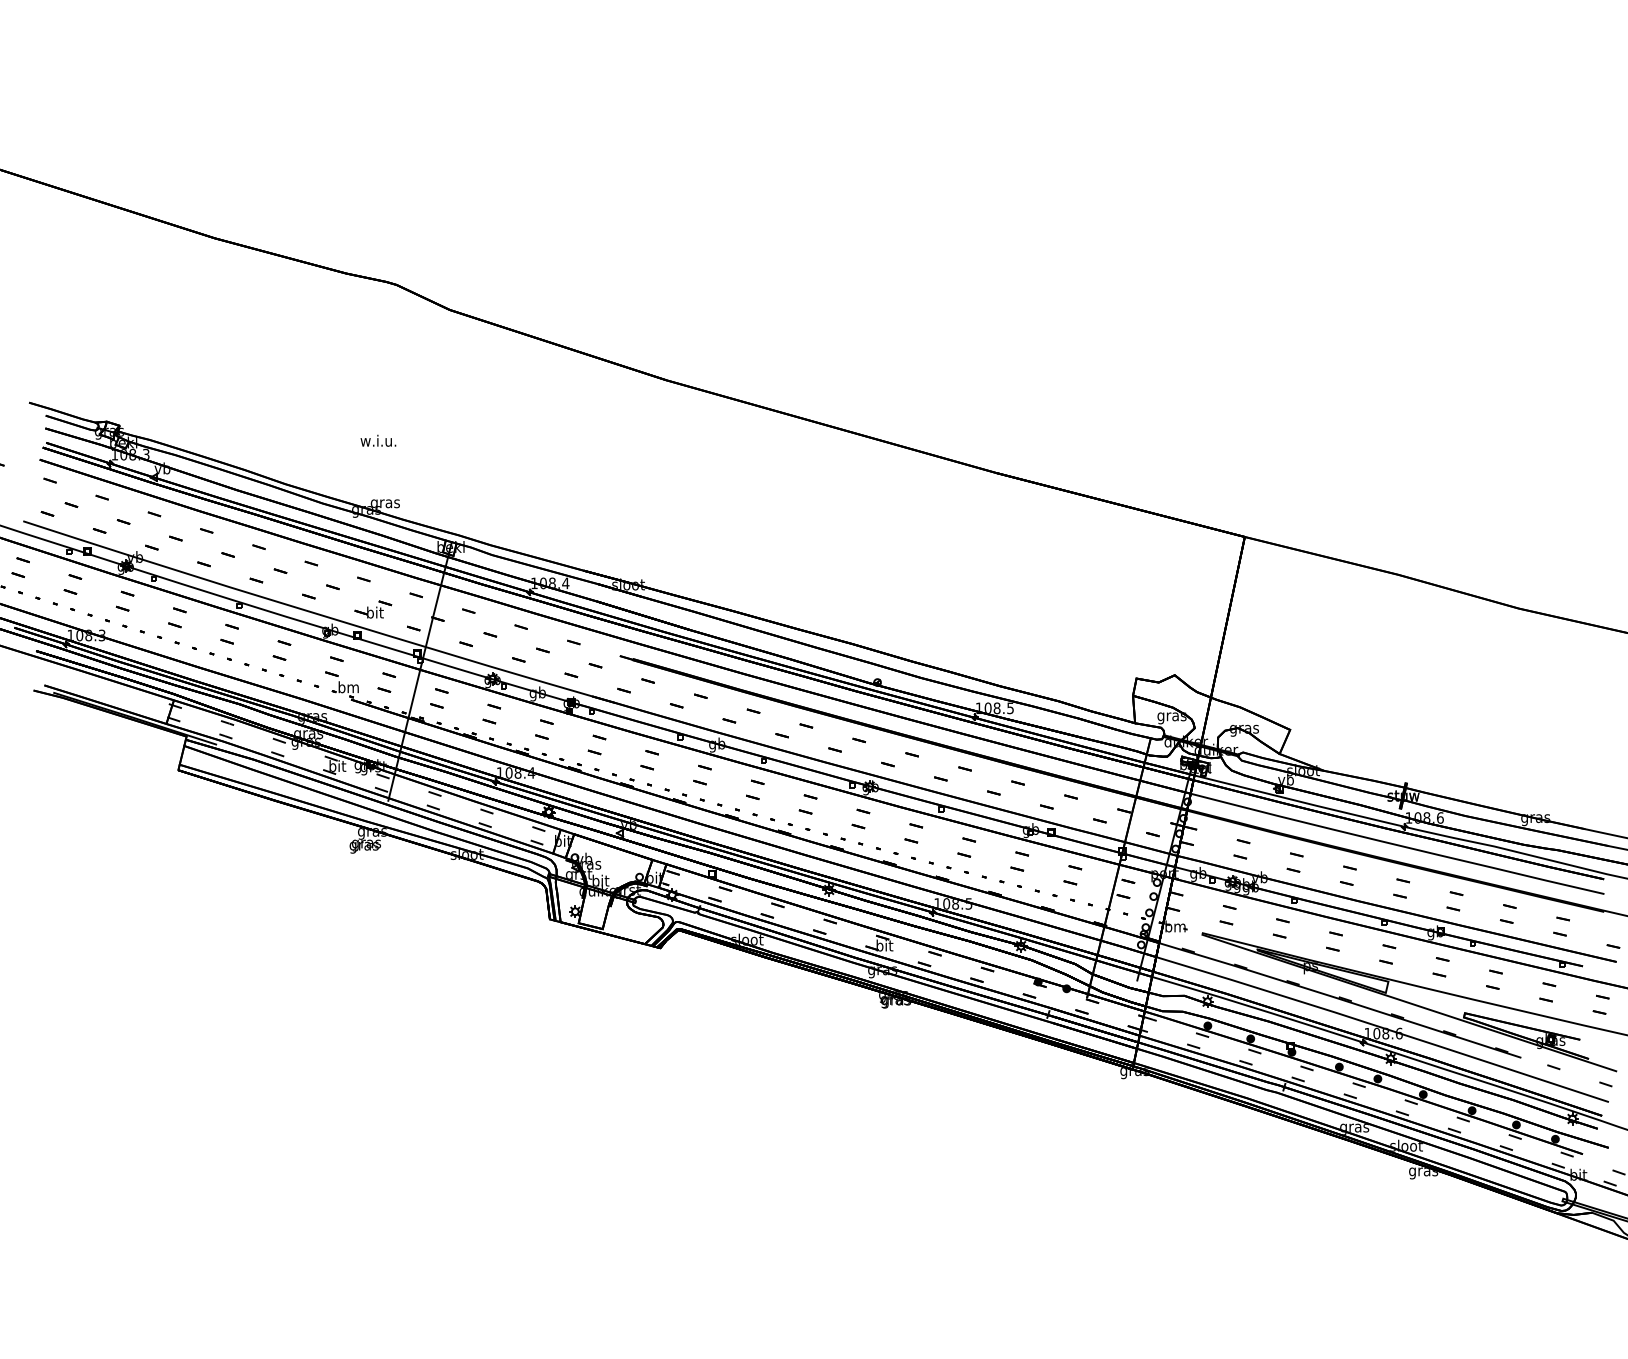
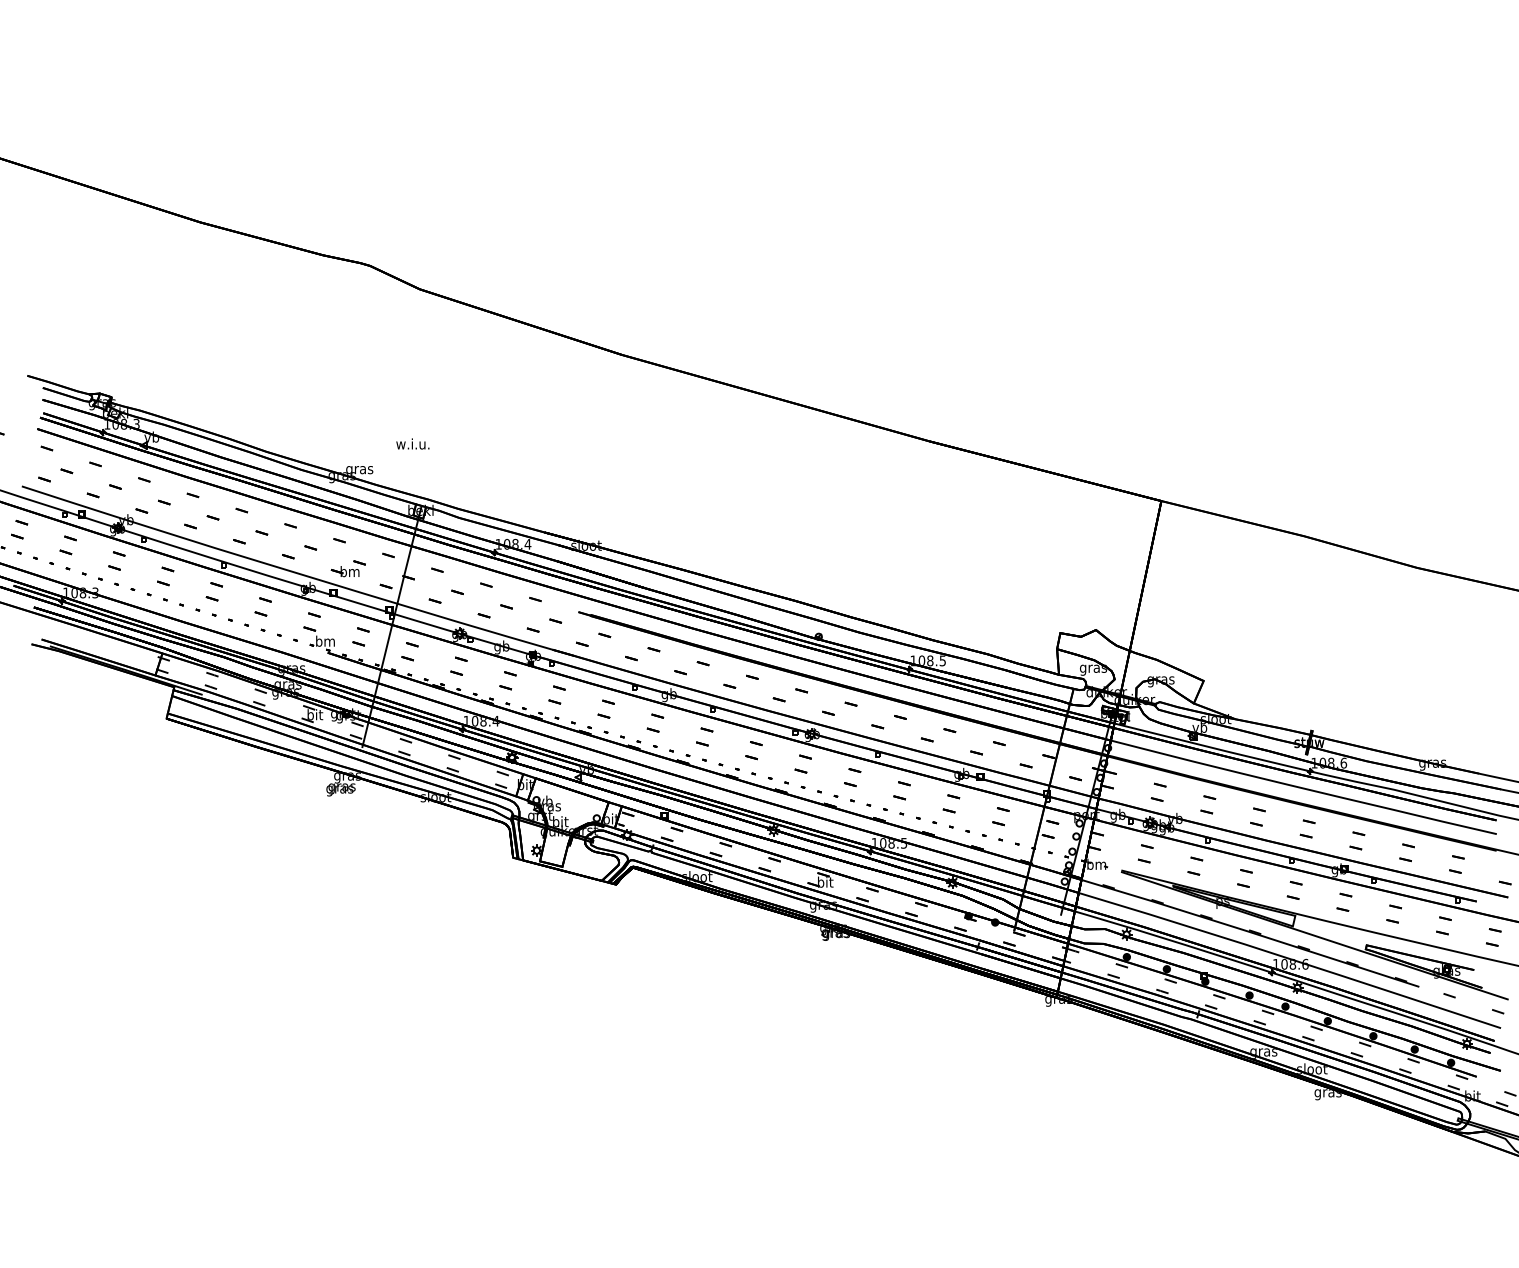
text: (378, 440) -> (412, 443), moved
text: (375, 612) -> (350, 571), bit -> bm

